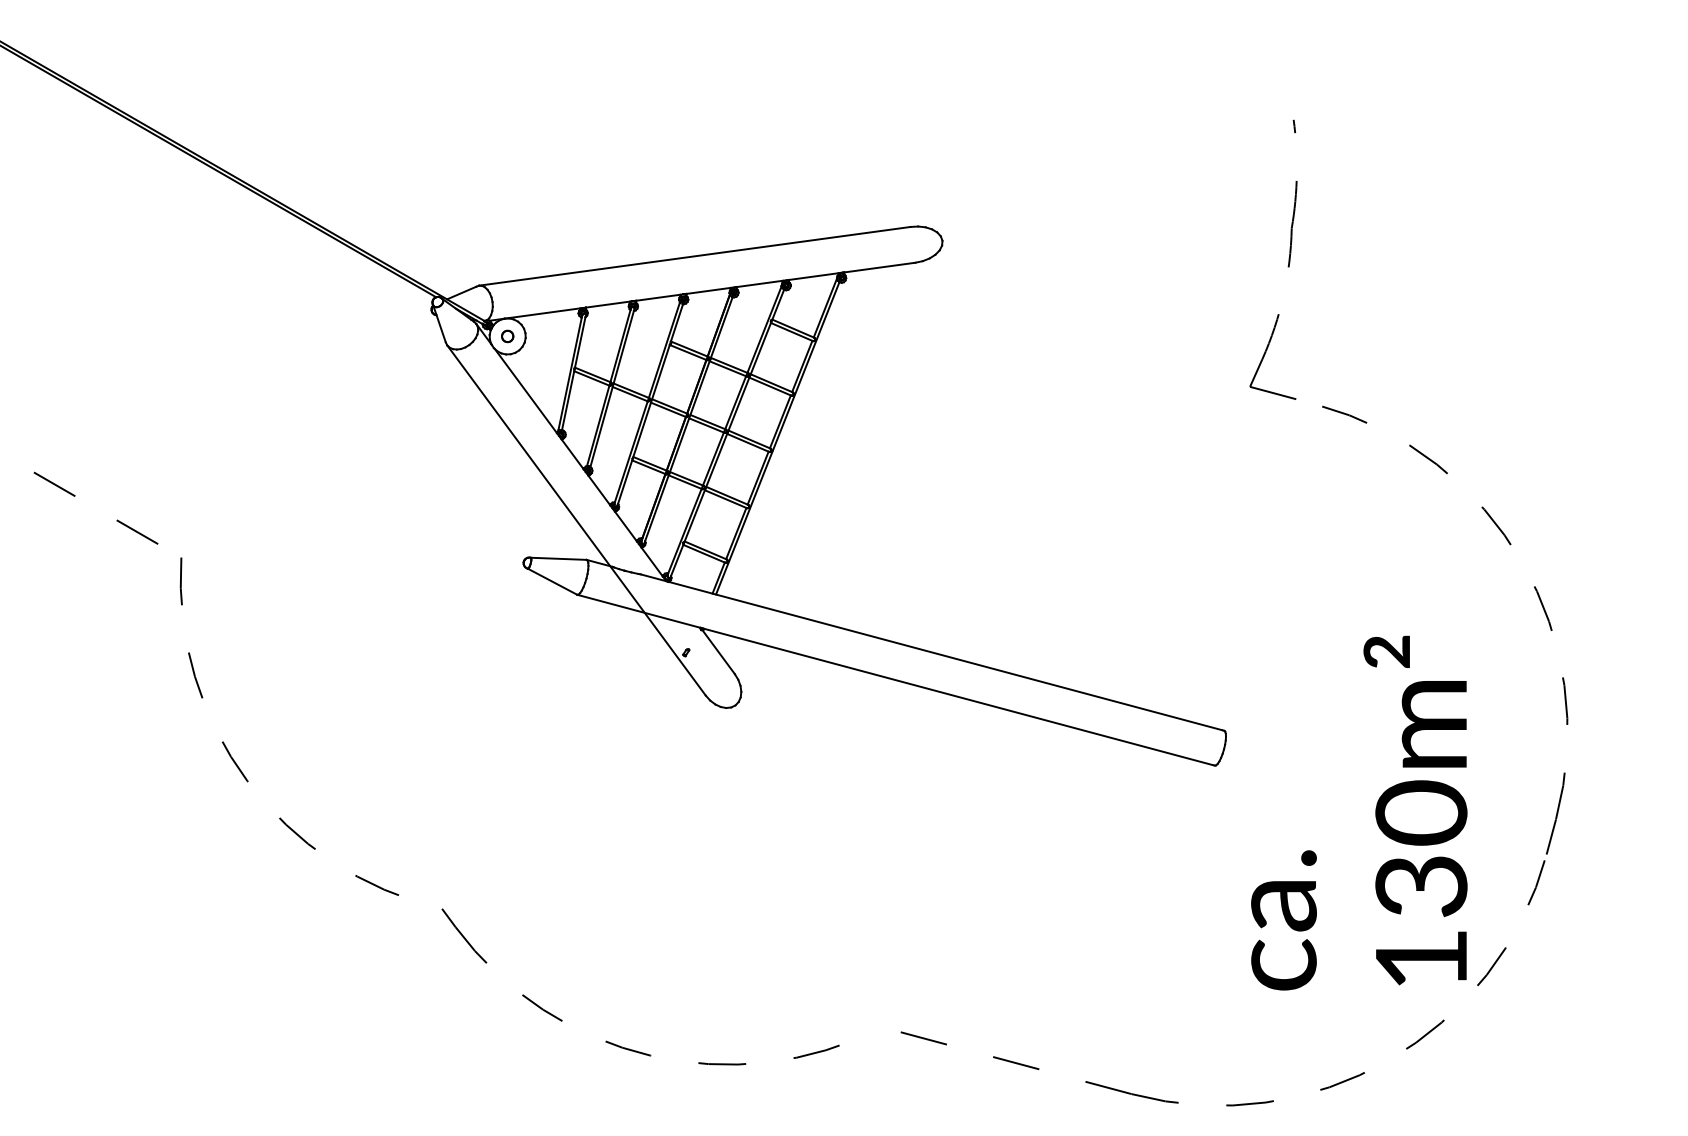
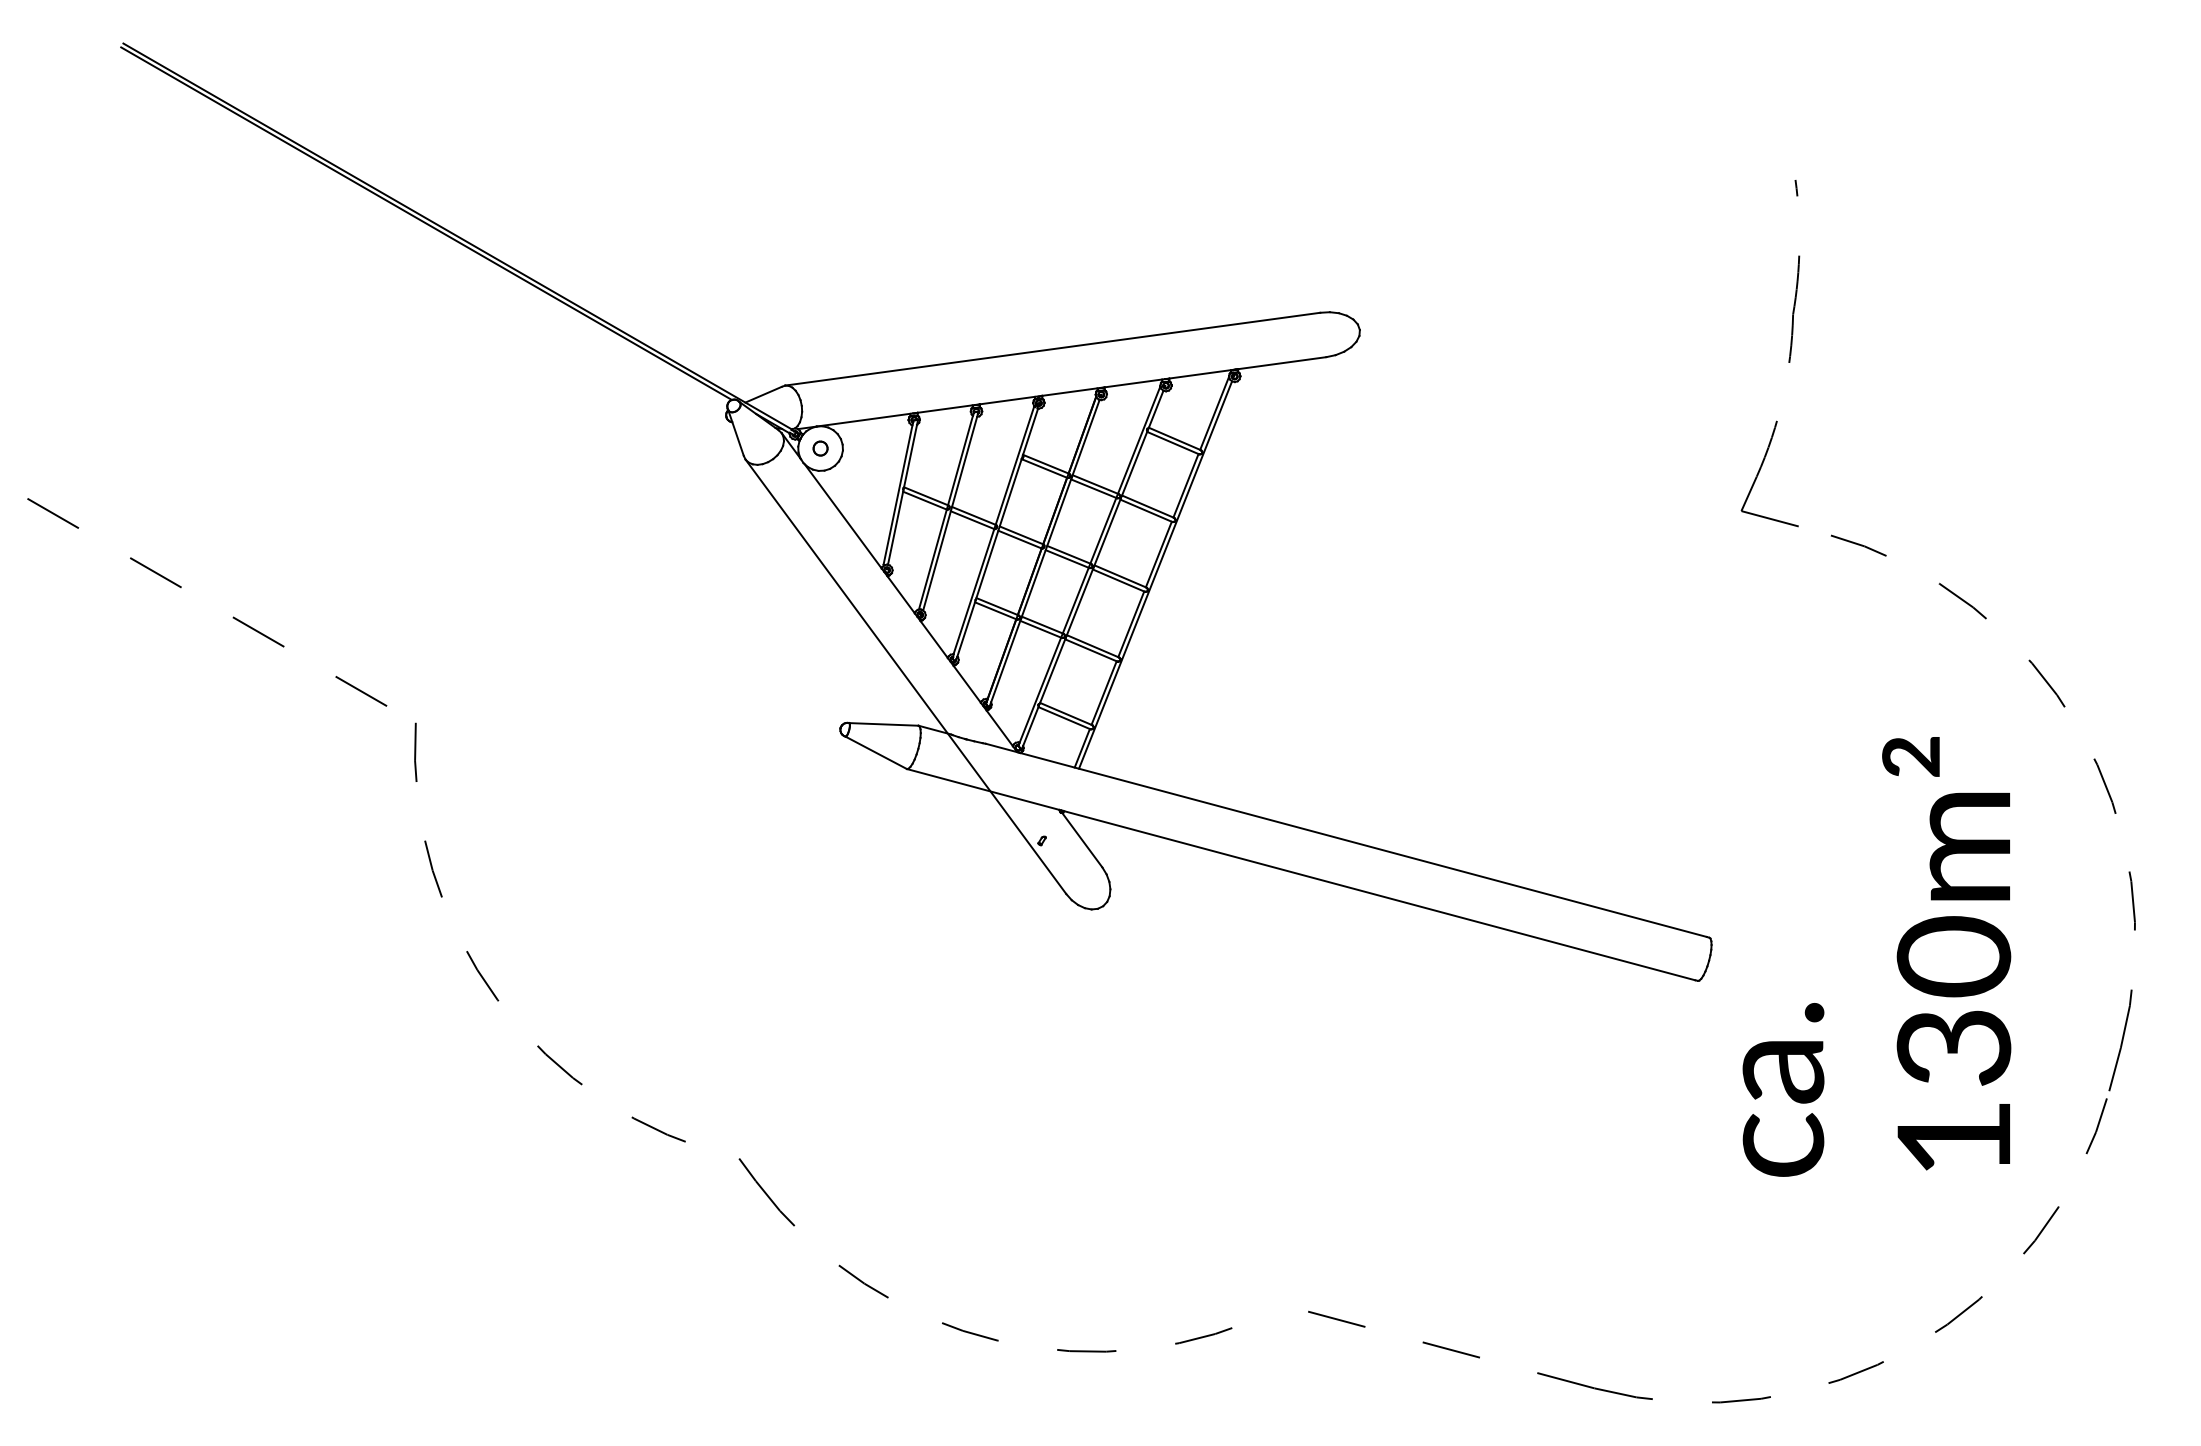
text: (1358, 812) -> (1876, 956), moved

